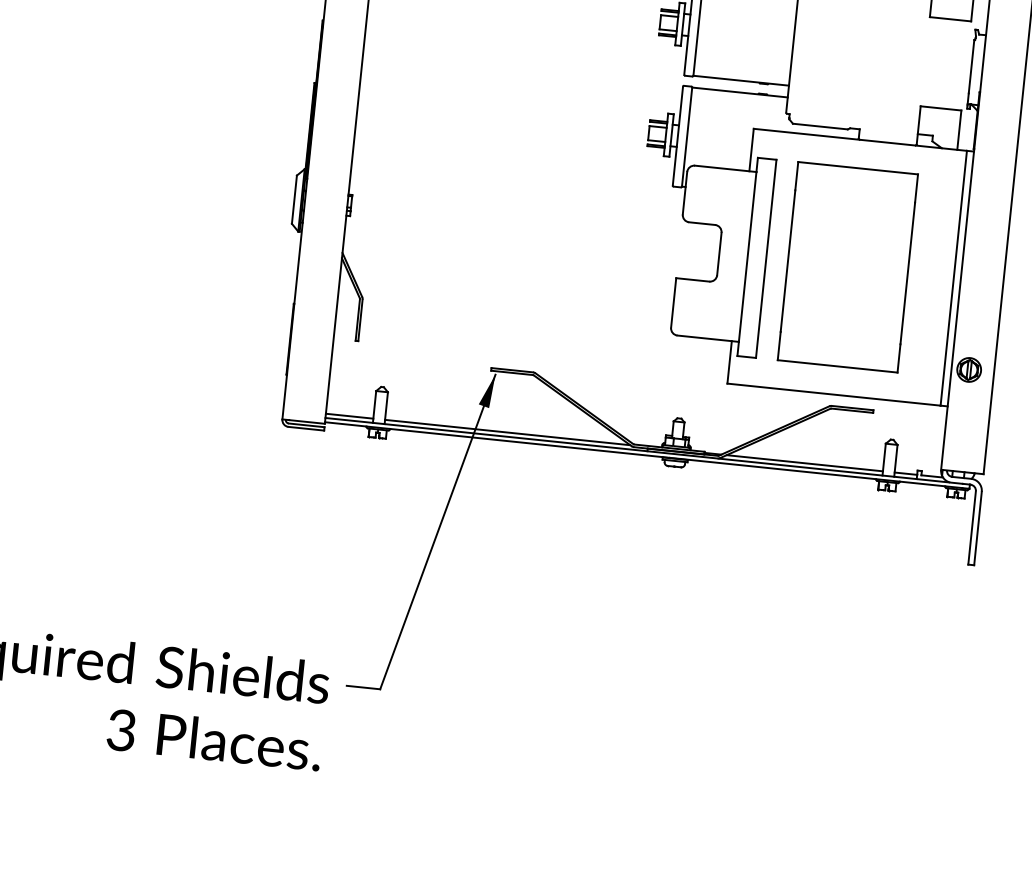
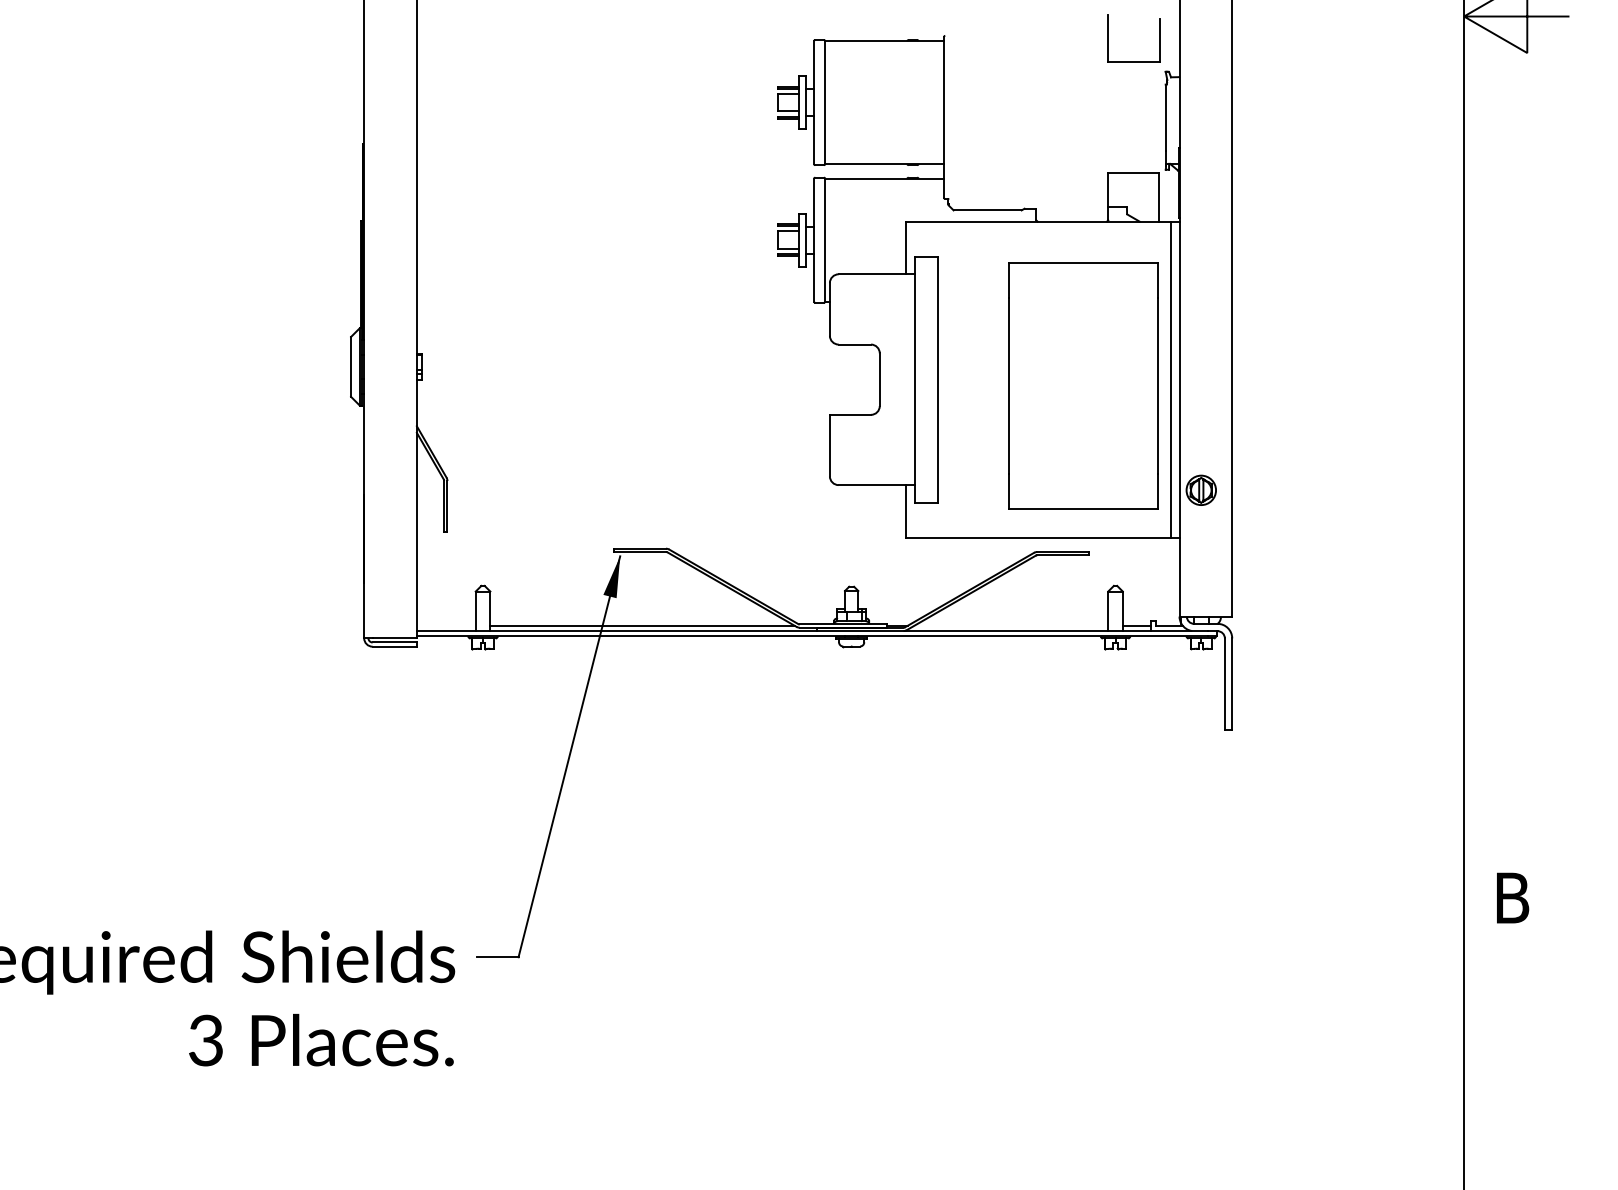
part: (848, 267) -> (1083, 385), moved
line: (348, 415) -> (445, 625), removed
line: (805, 463) -> (1011, 625), removed

